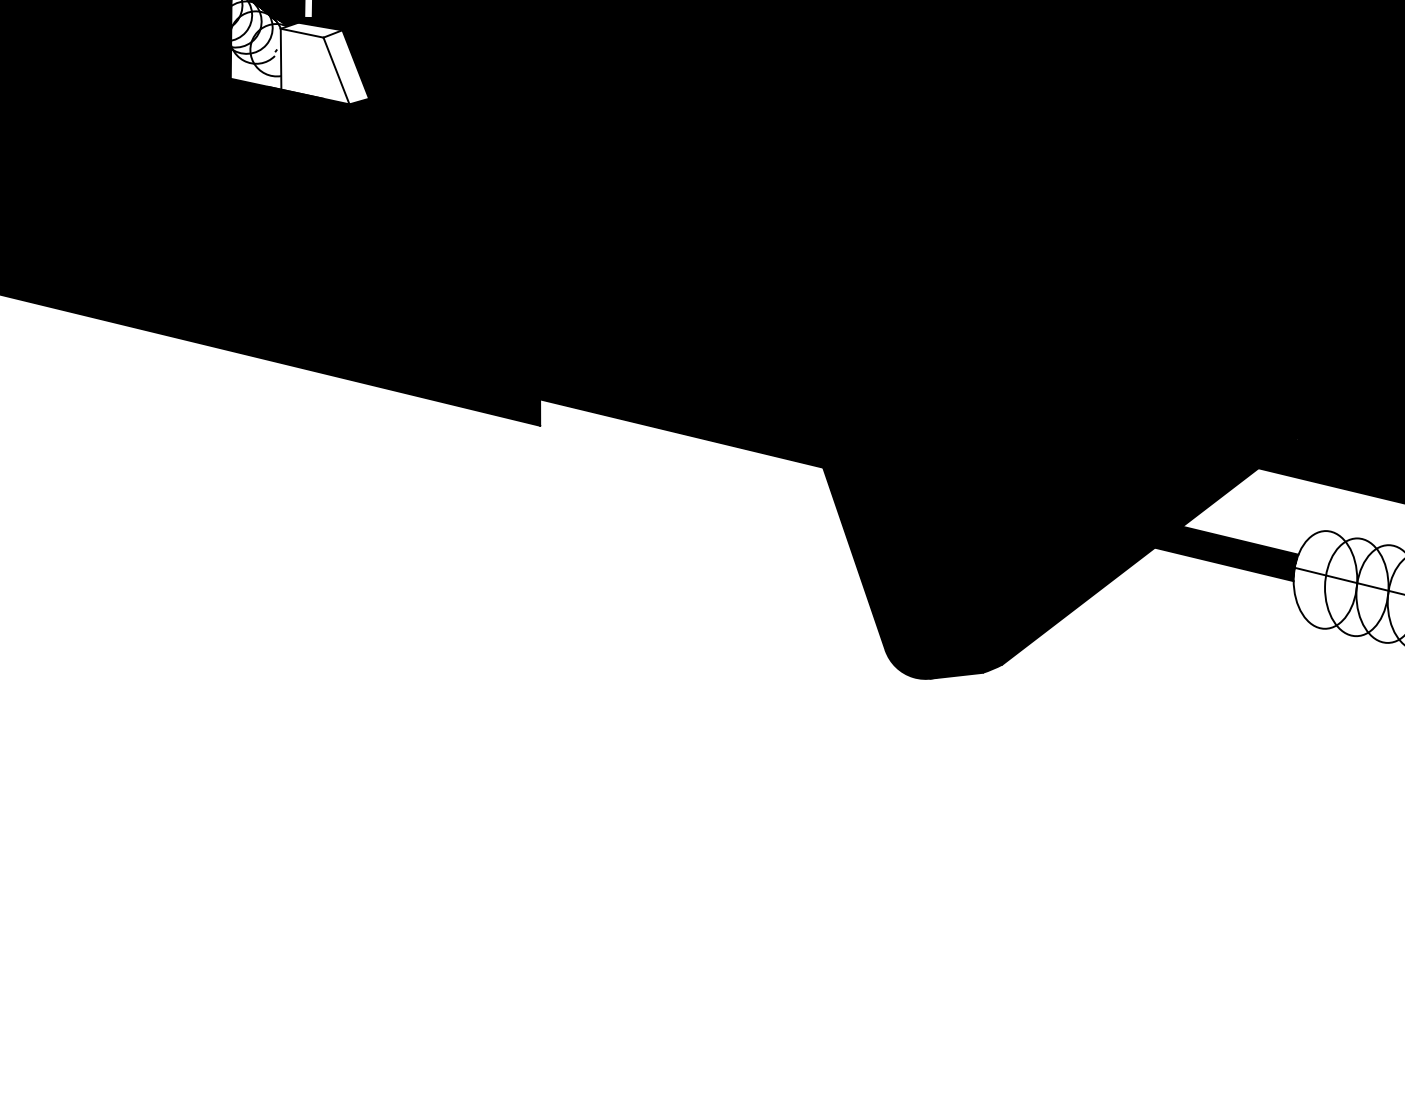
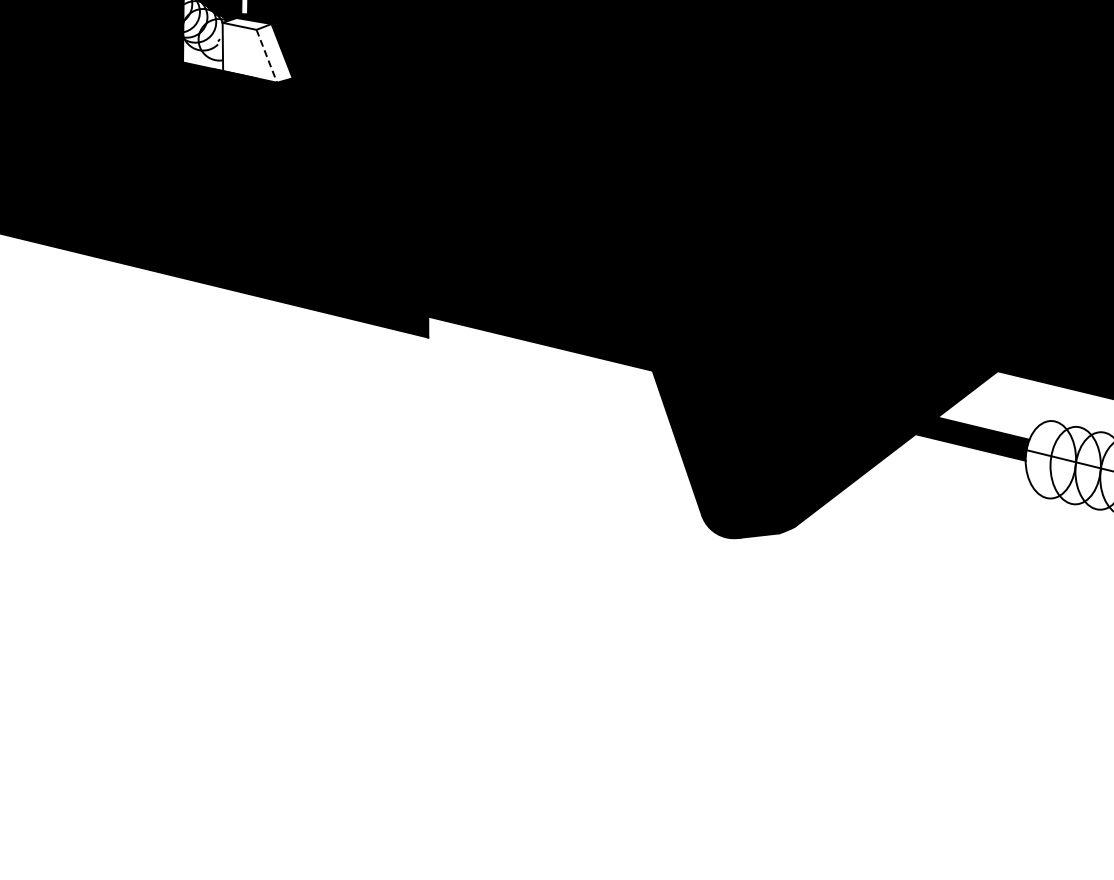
line: (337, 71) -> (267, 56), solid -> dashed

